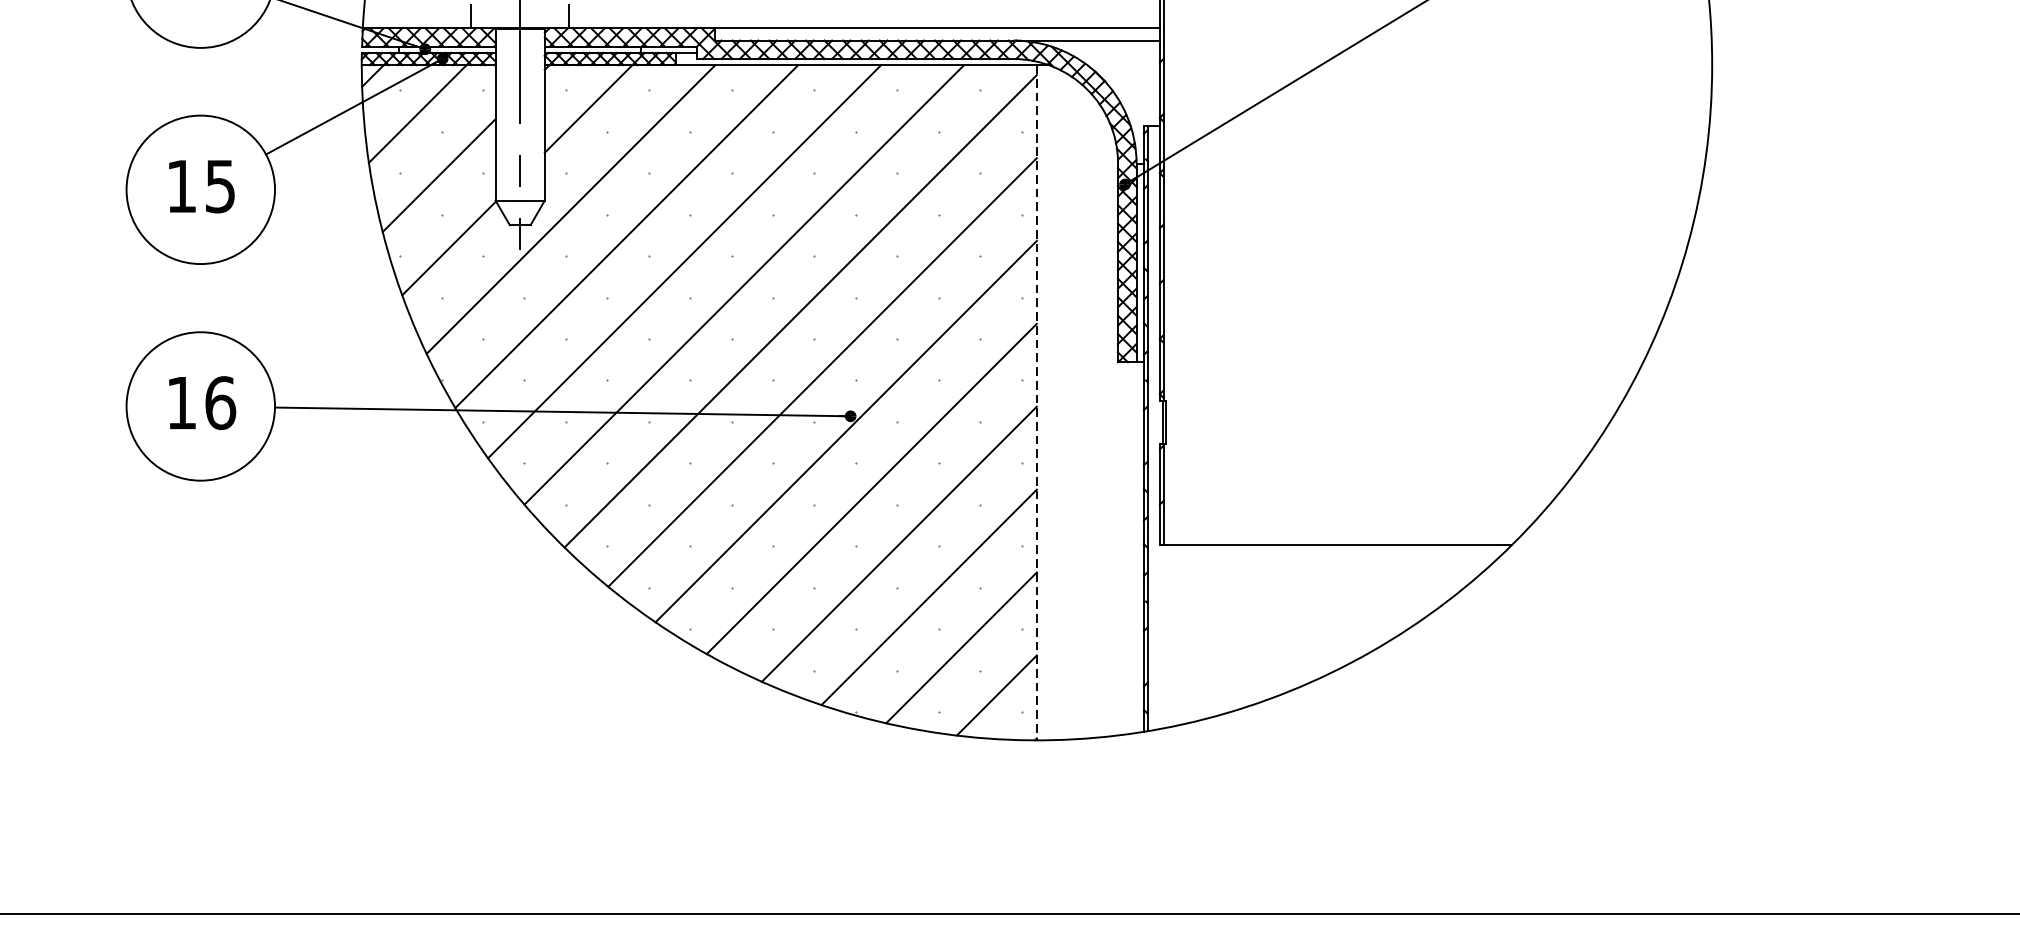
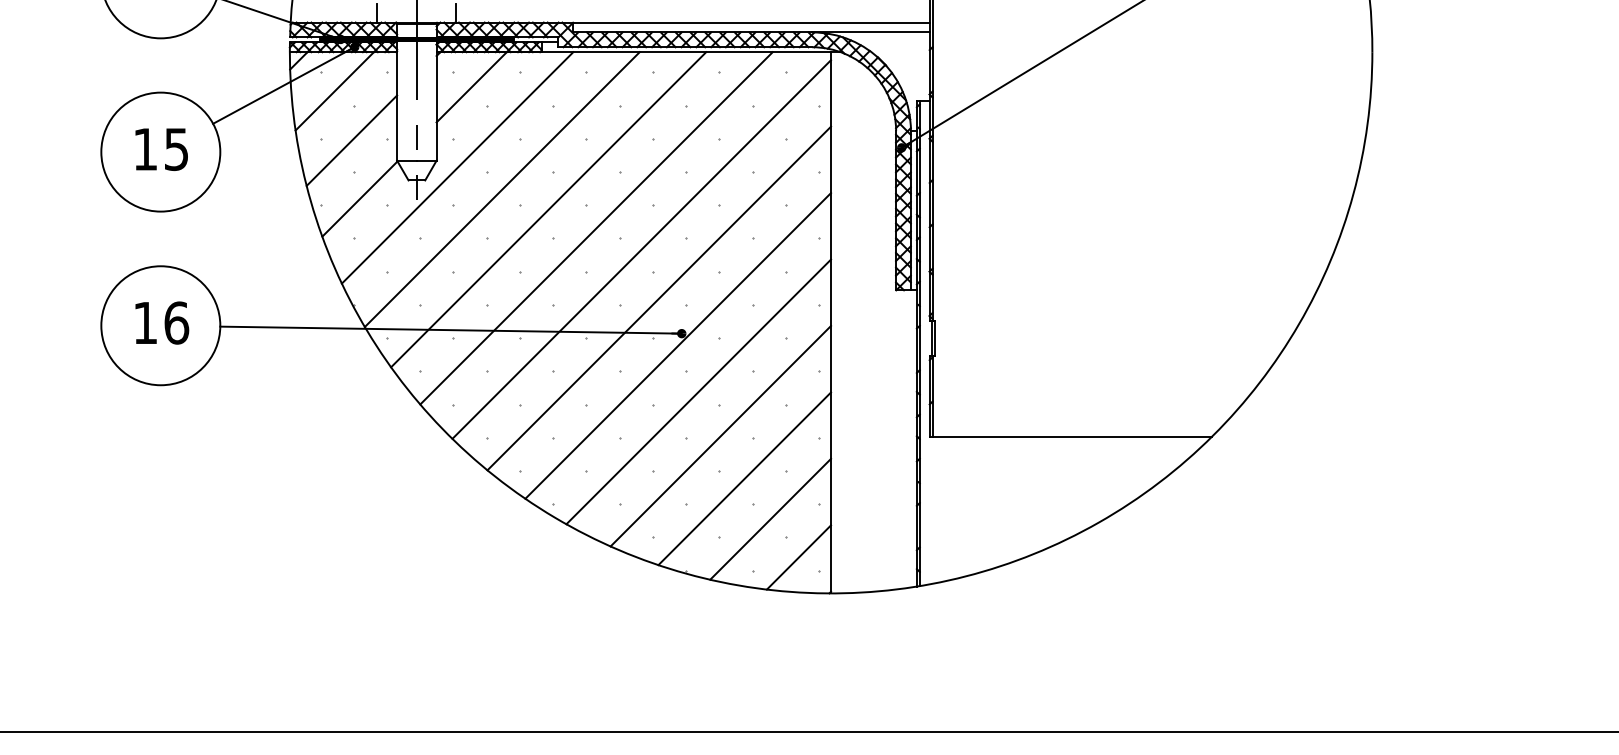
fill: (519, 49) -> (416, 39), added
line: (1037, 402) -> (831, 322), dashed -> solid

